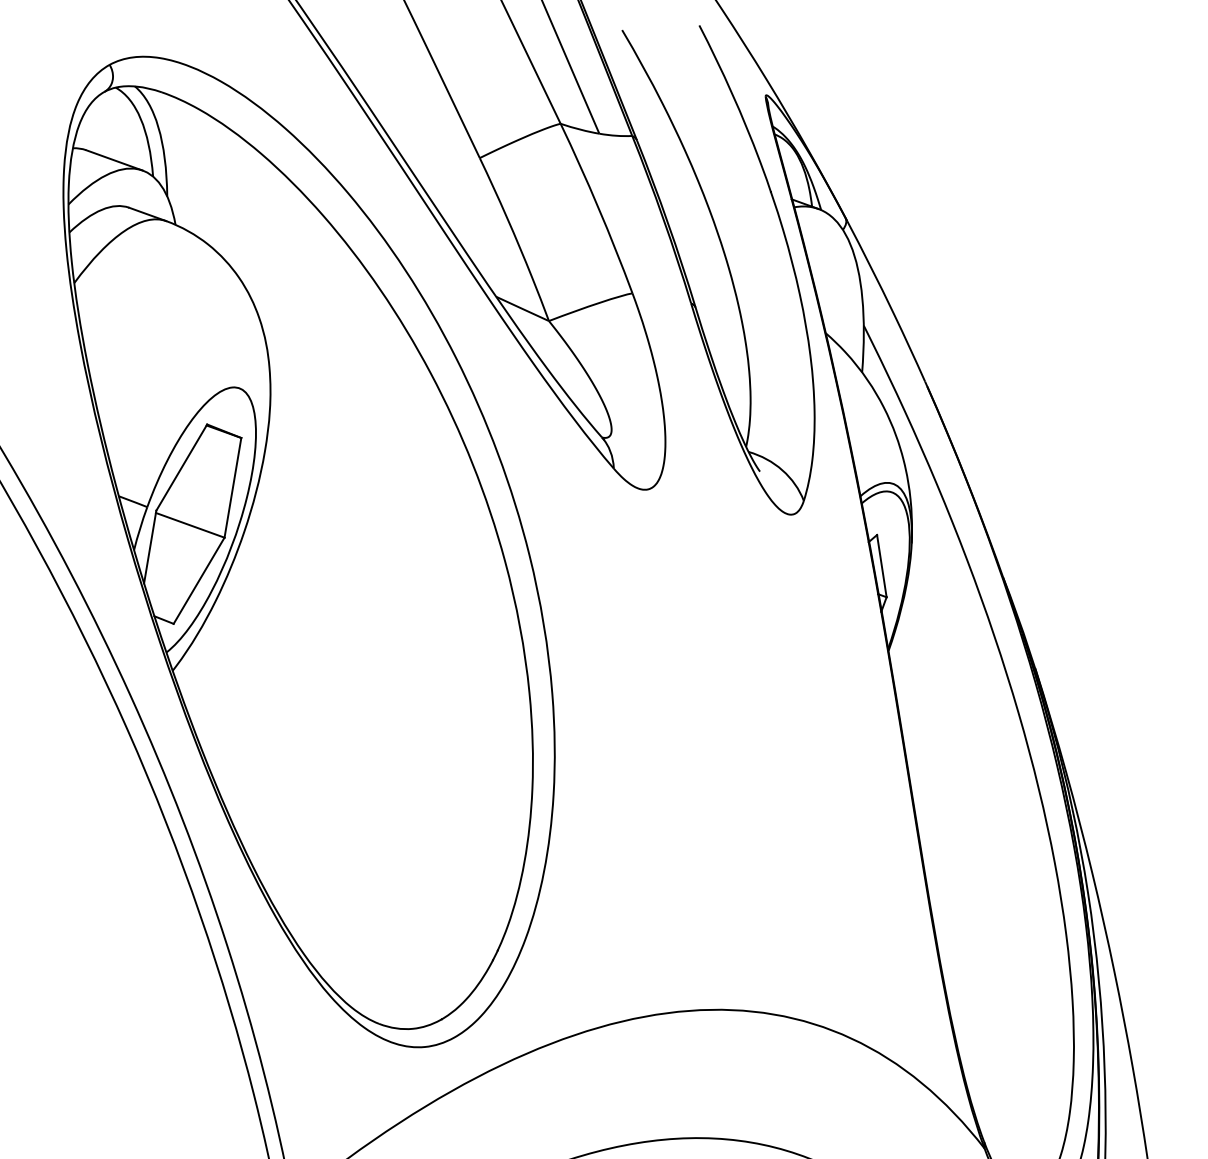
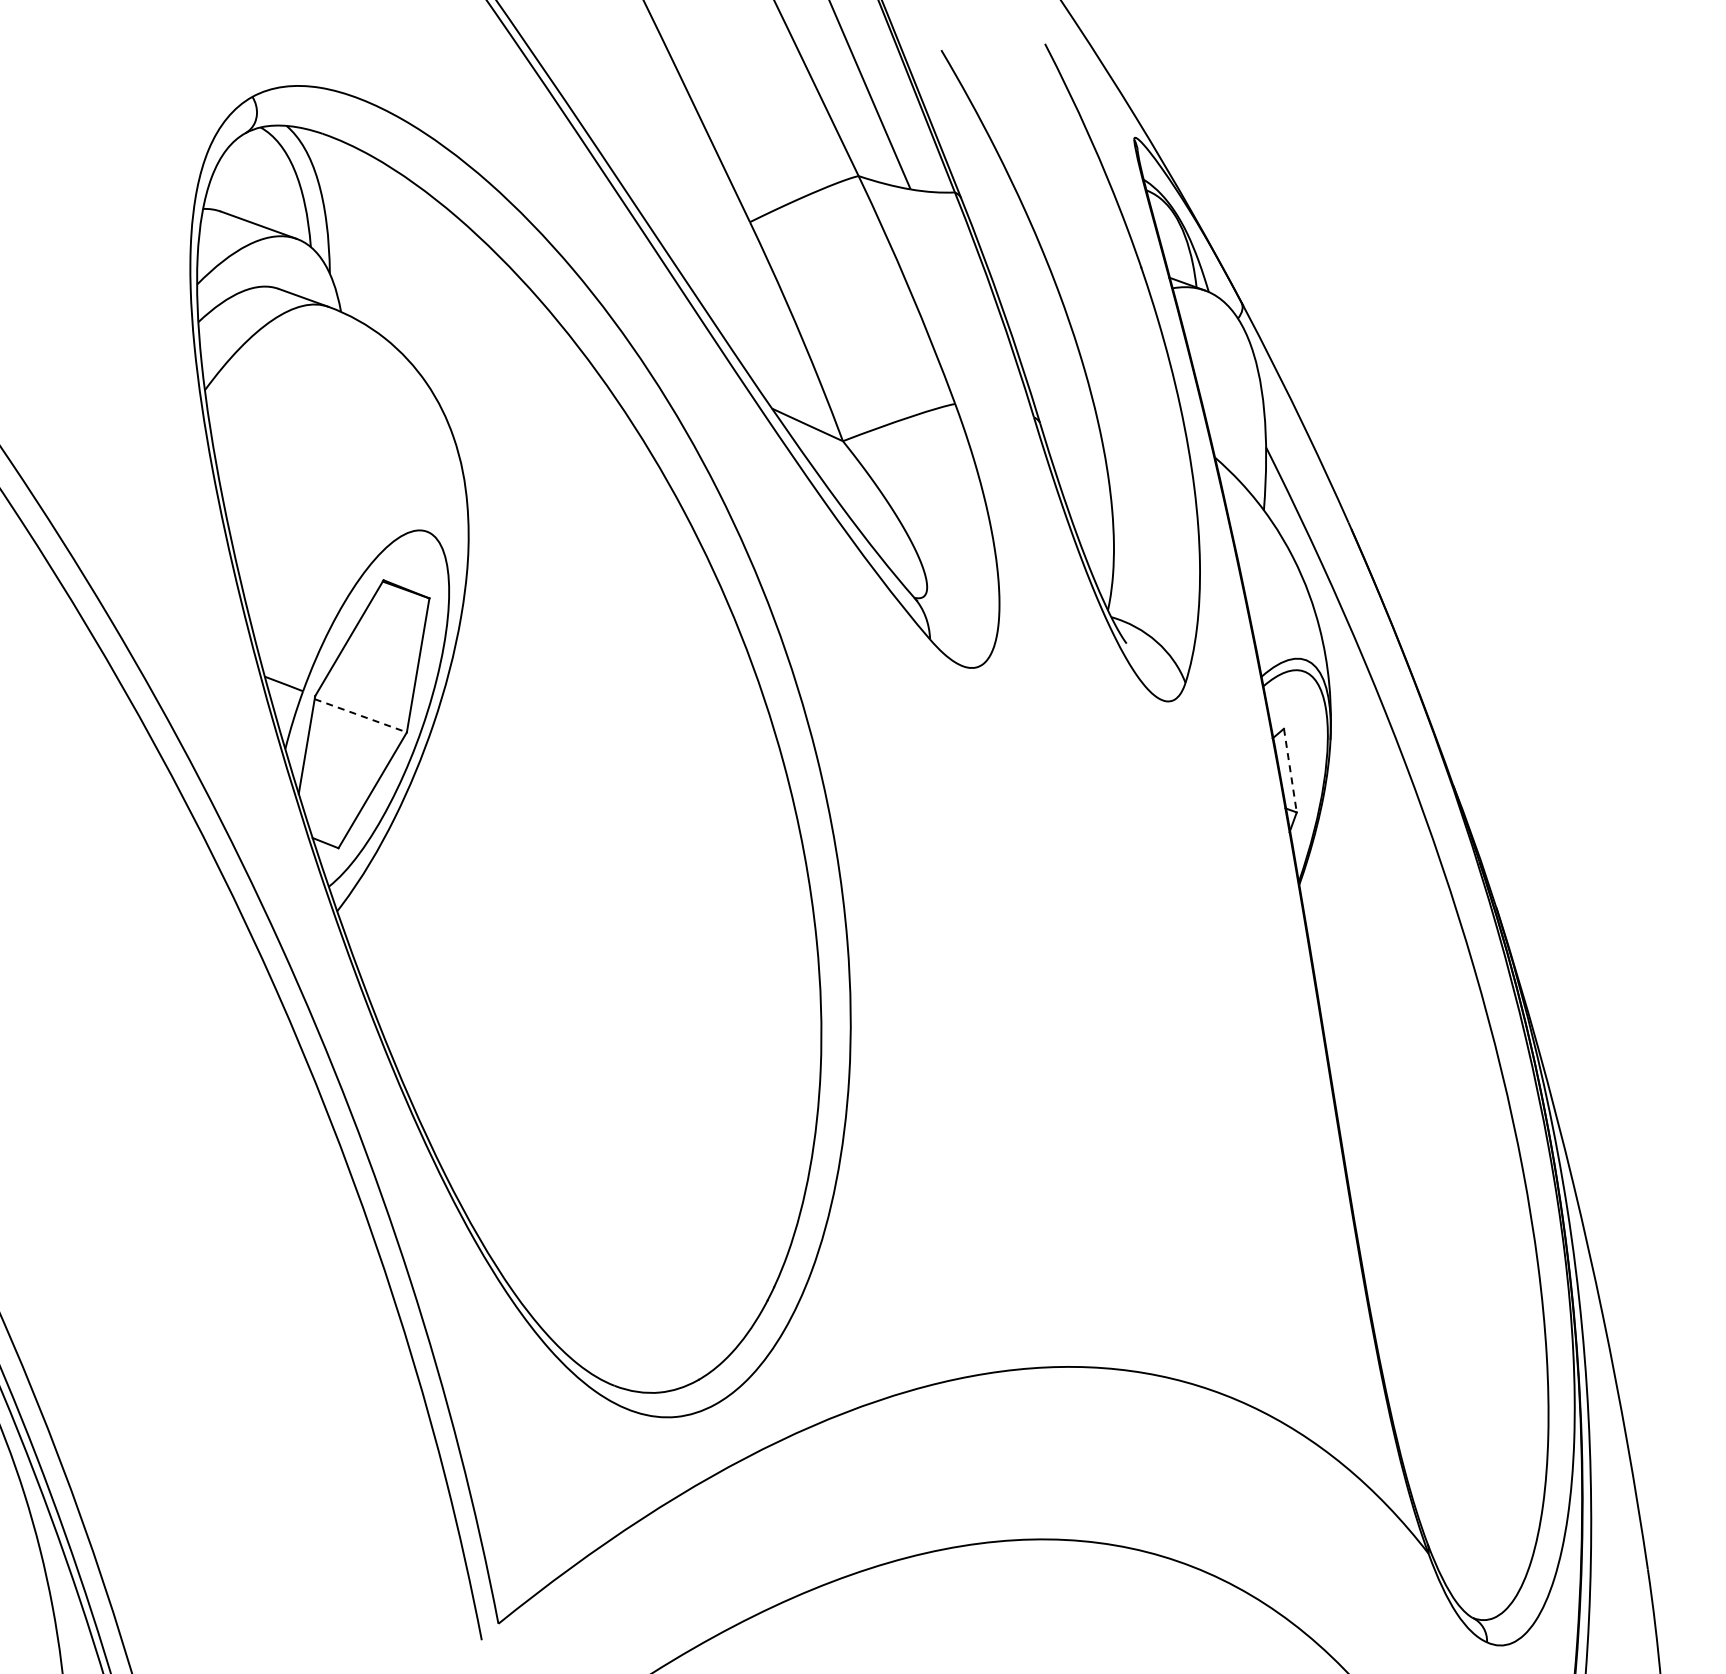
line: (190, 525) -> (360, 715), solid -> dashed
line: (881, 566) -> (1290, 771), solid -> dashed

